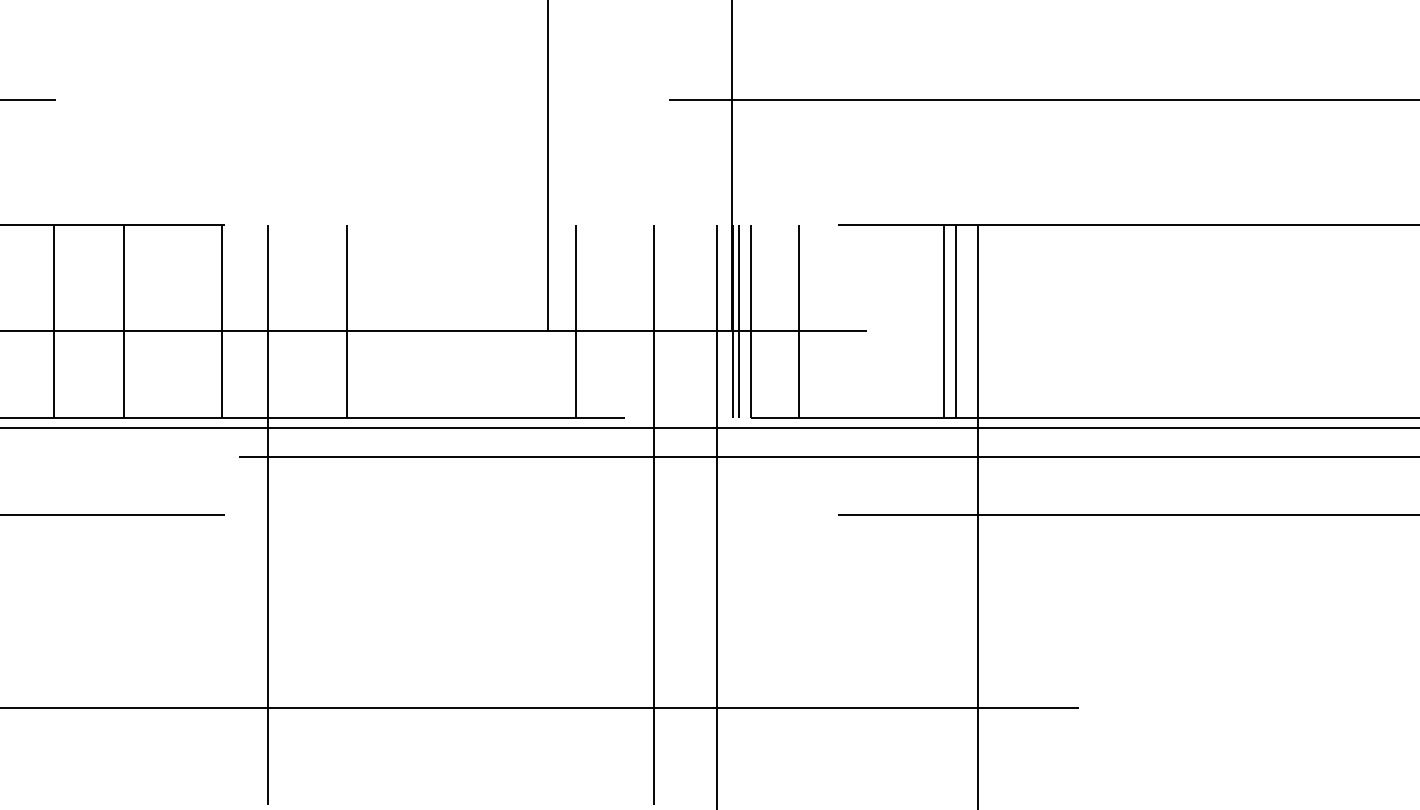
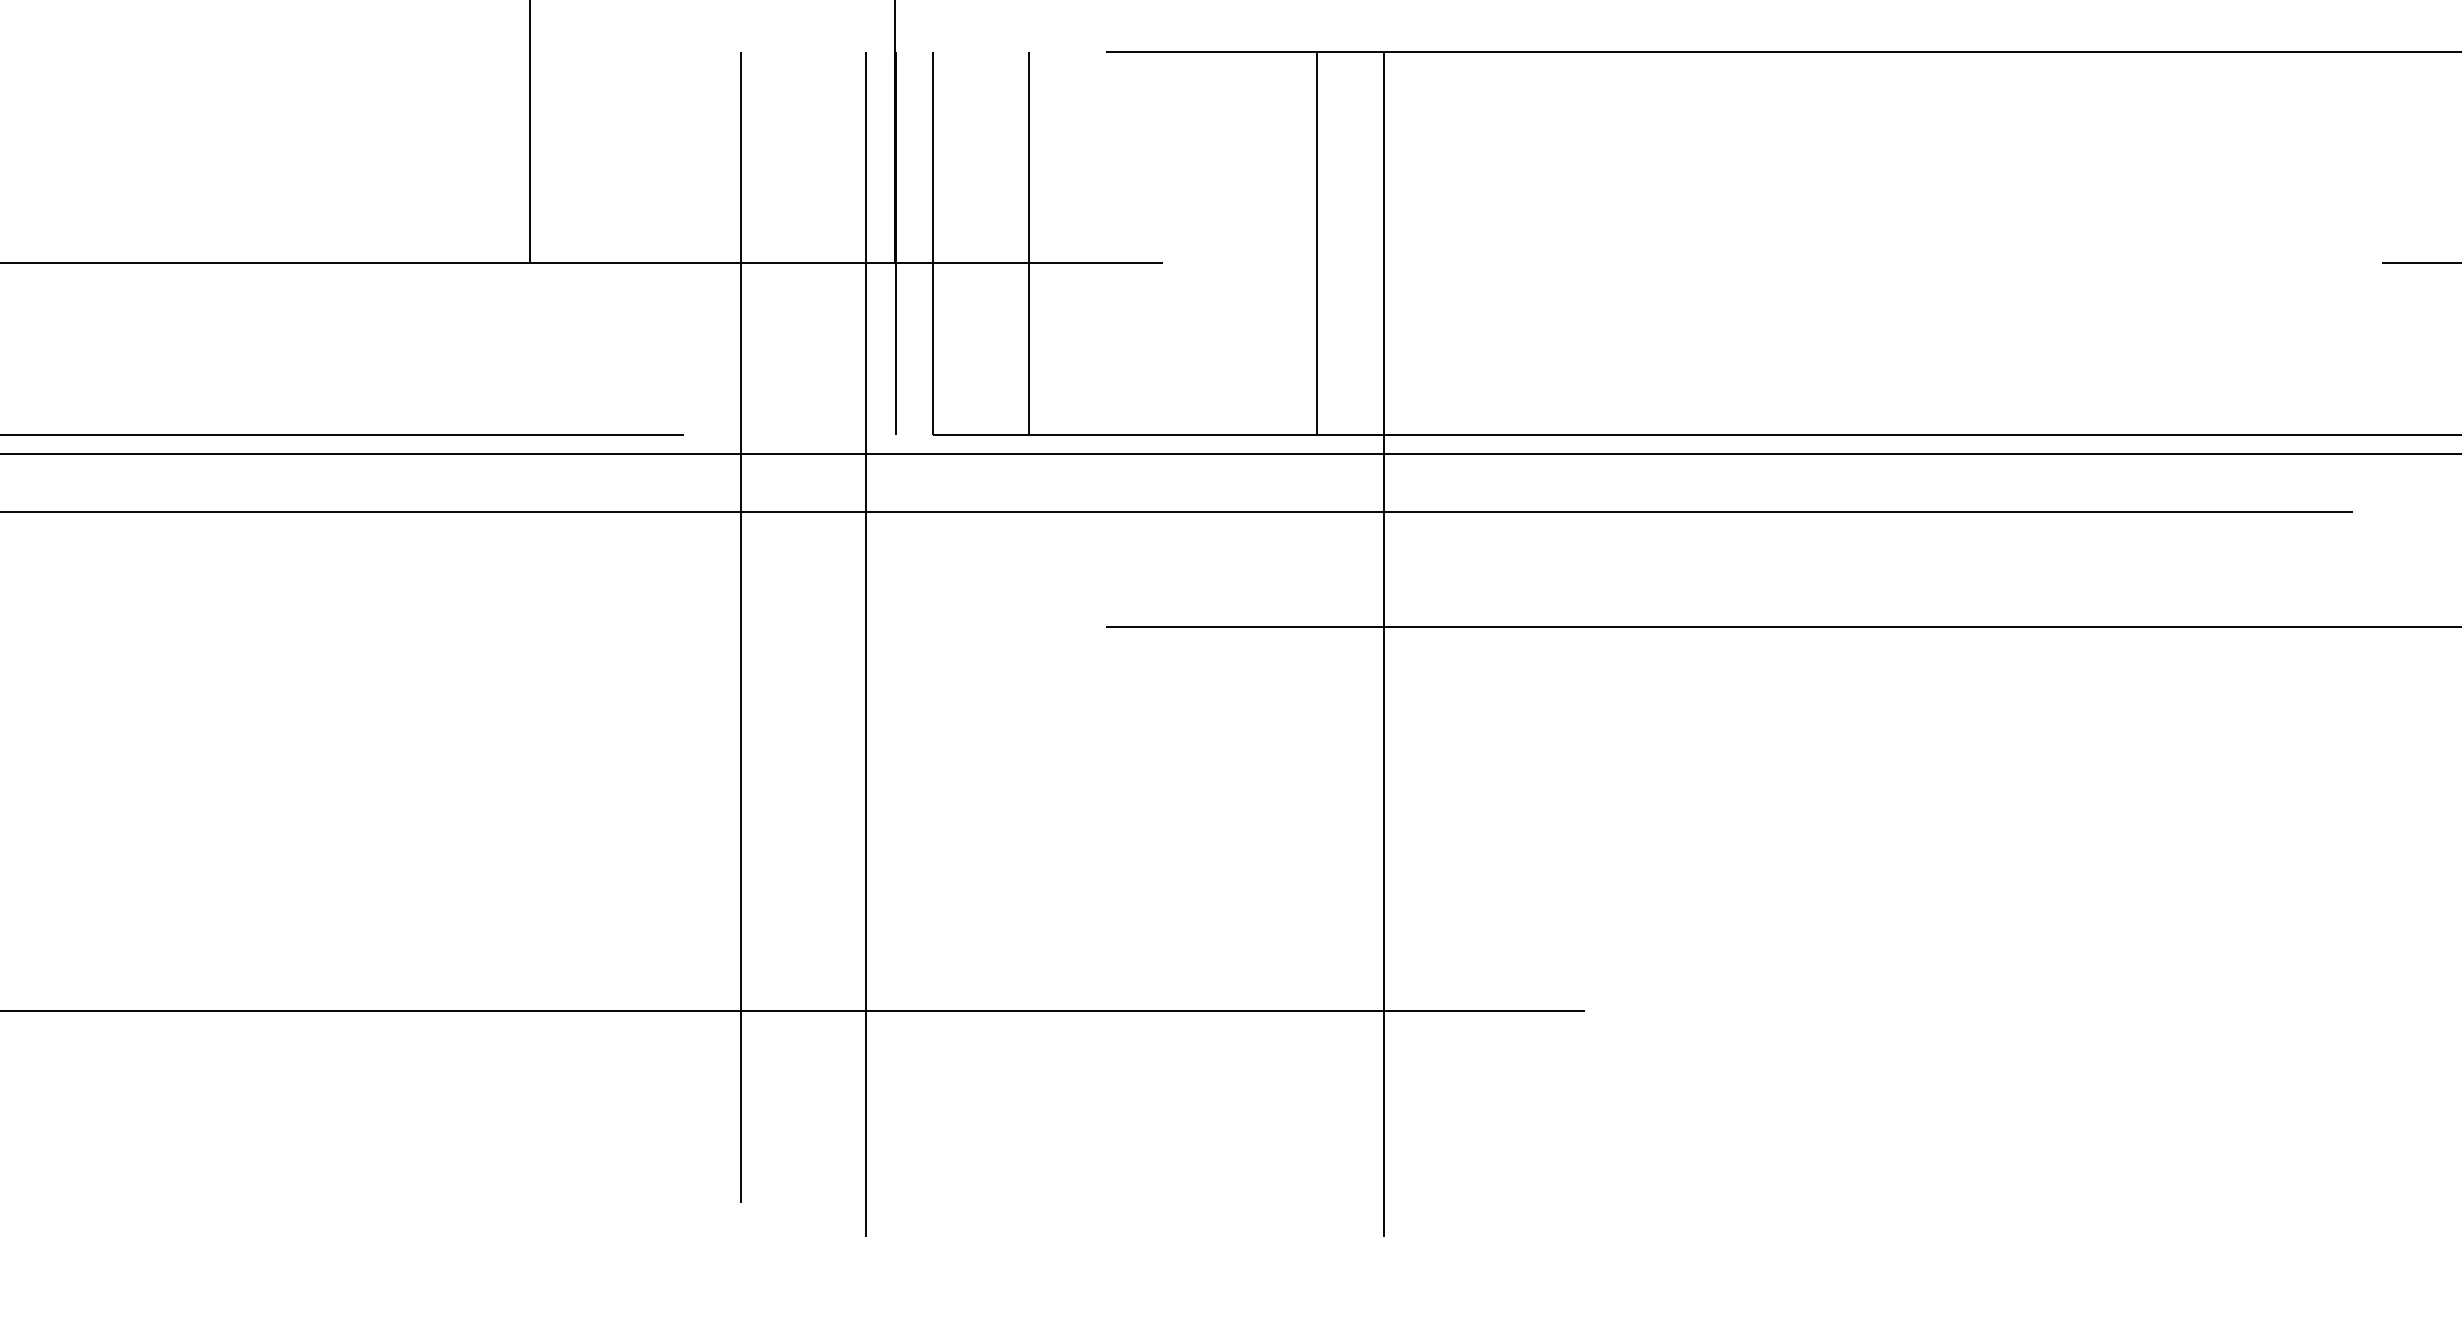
line: (346, 321) -> (129, 242), removed
line: (576, 321) -> (586, 242), removed
line: (739, 321) -> (910, 242), removed
line: (955, 321) -> (1339, 242), removed

